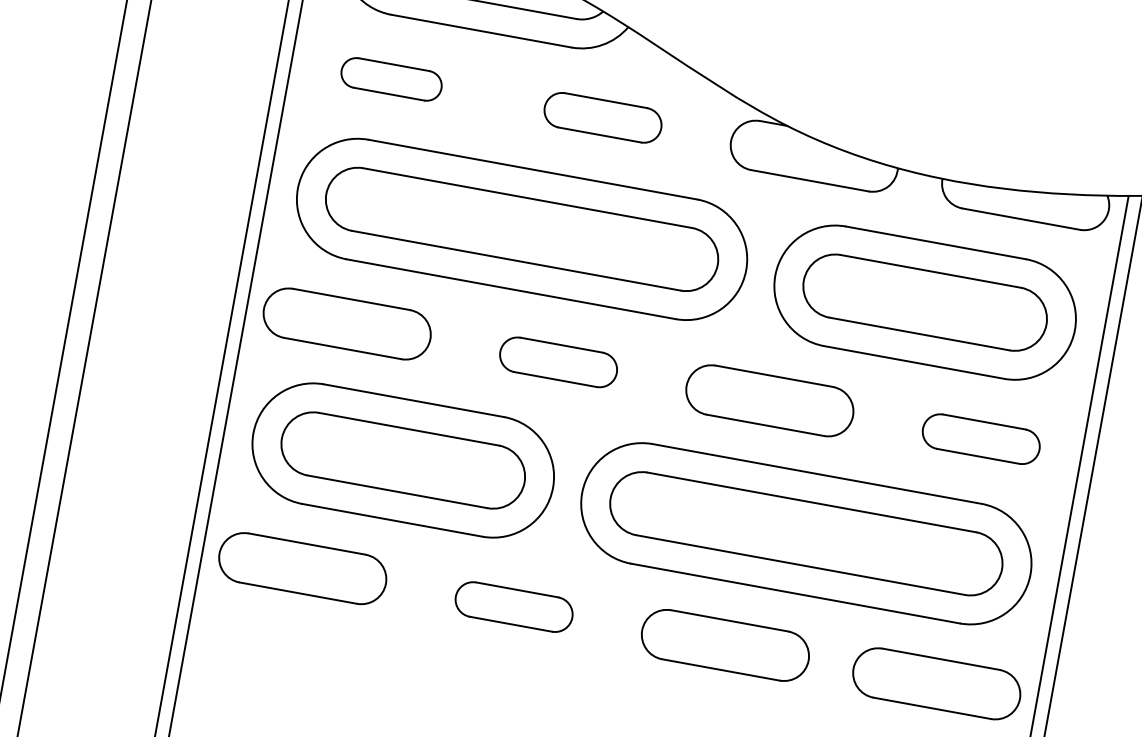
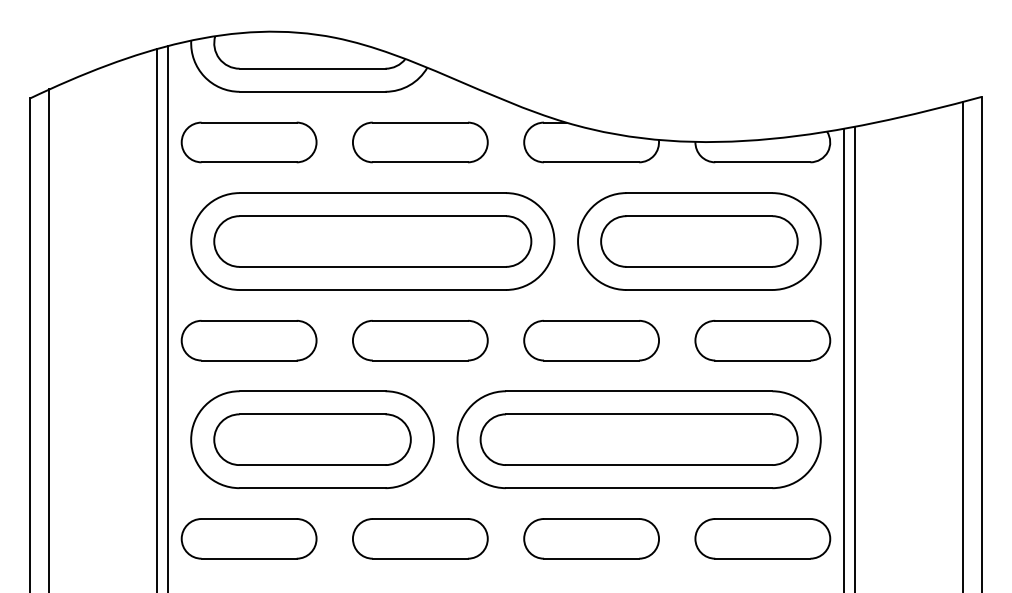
part: (390, 79) -> (248, 142), size x1.67
part: (603, 117) -> (420, 142), size x1.43
part: (558, 362) -> (420, 340), size x1.43
part: (980, 438) -> (762, 340), size x1.43
part: (514, 606) -> (420, 538), size x1.43

